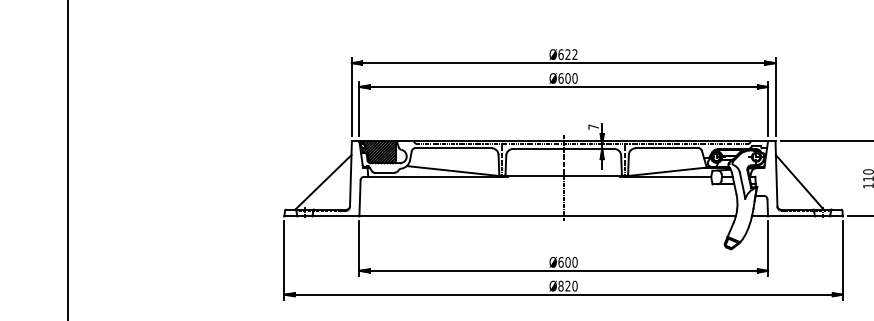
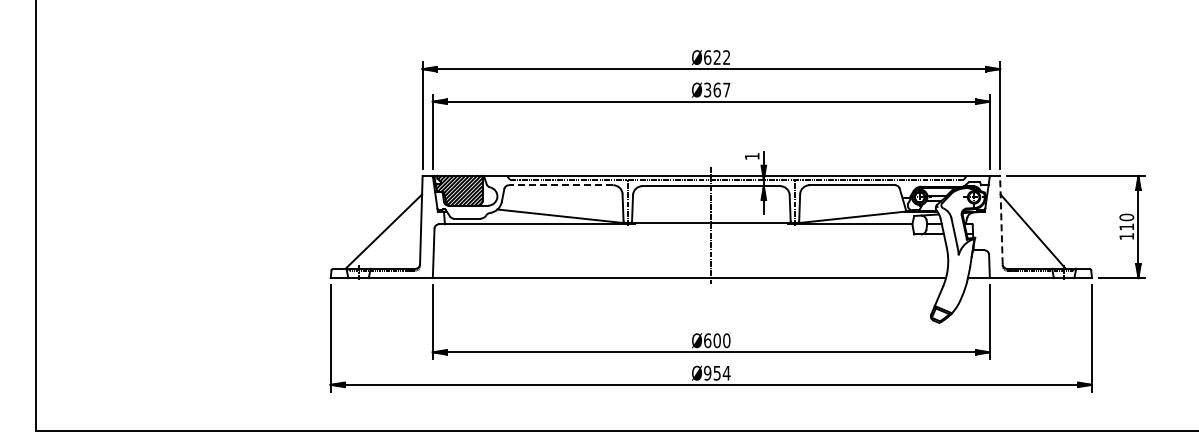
text: (568, 78) -> (717, 89), Ø600 -> Ø367
text: (593, 127) -> (752, 156), 7 -> 1
line: (453, 148) -> (560, 185), solid -> dashed
line: (776, 173) -> (1001, 219), solid -> dashed
text: (568, 285) -> (717, 372), Ø820 -> Ø954

